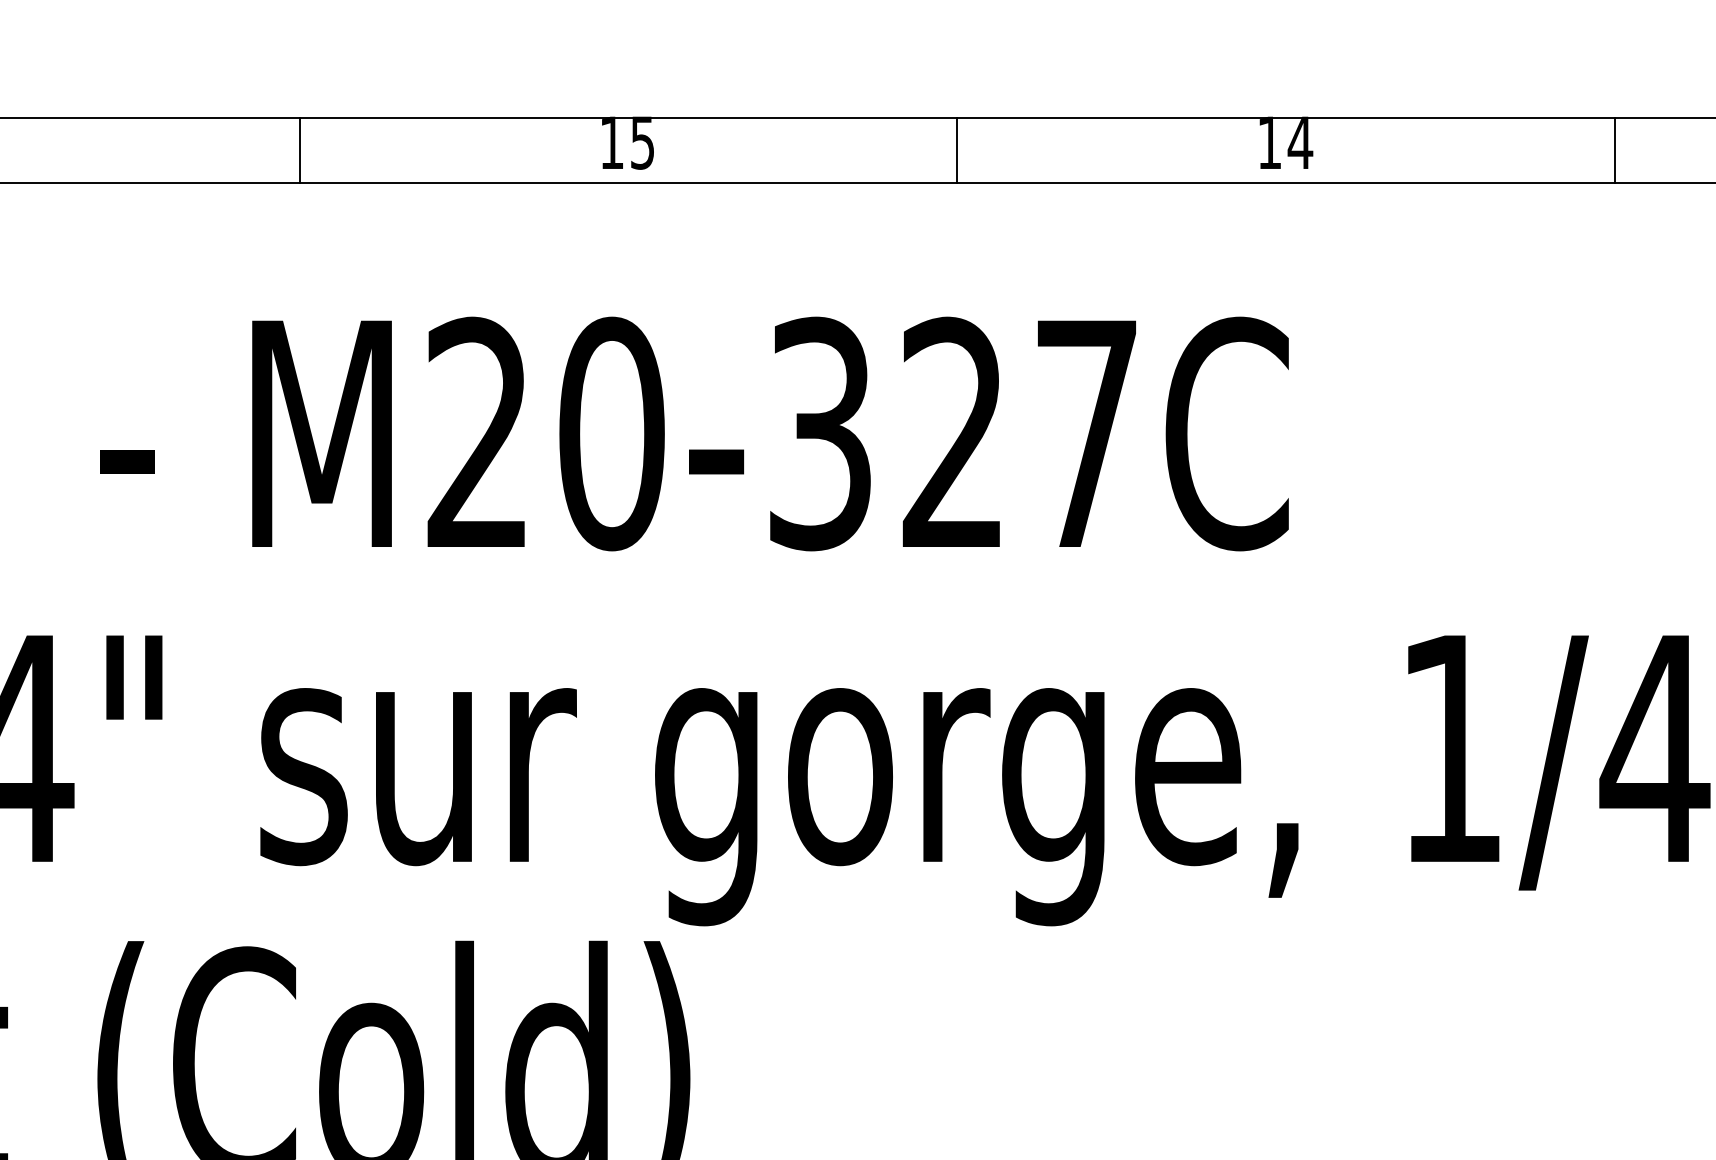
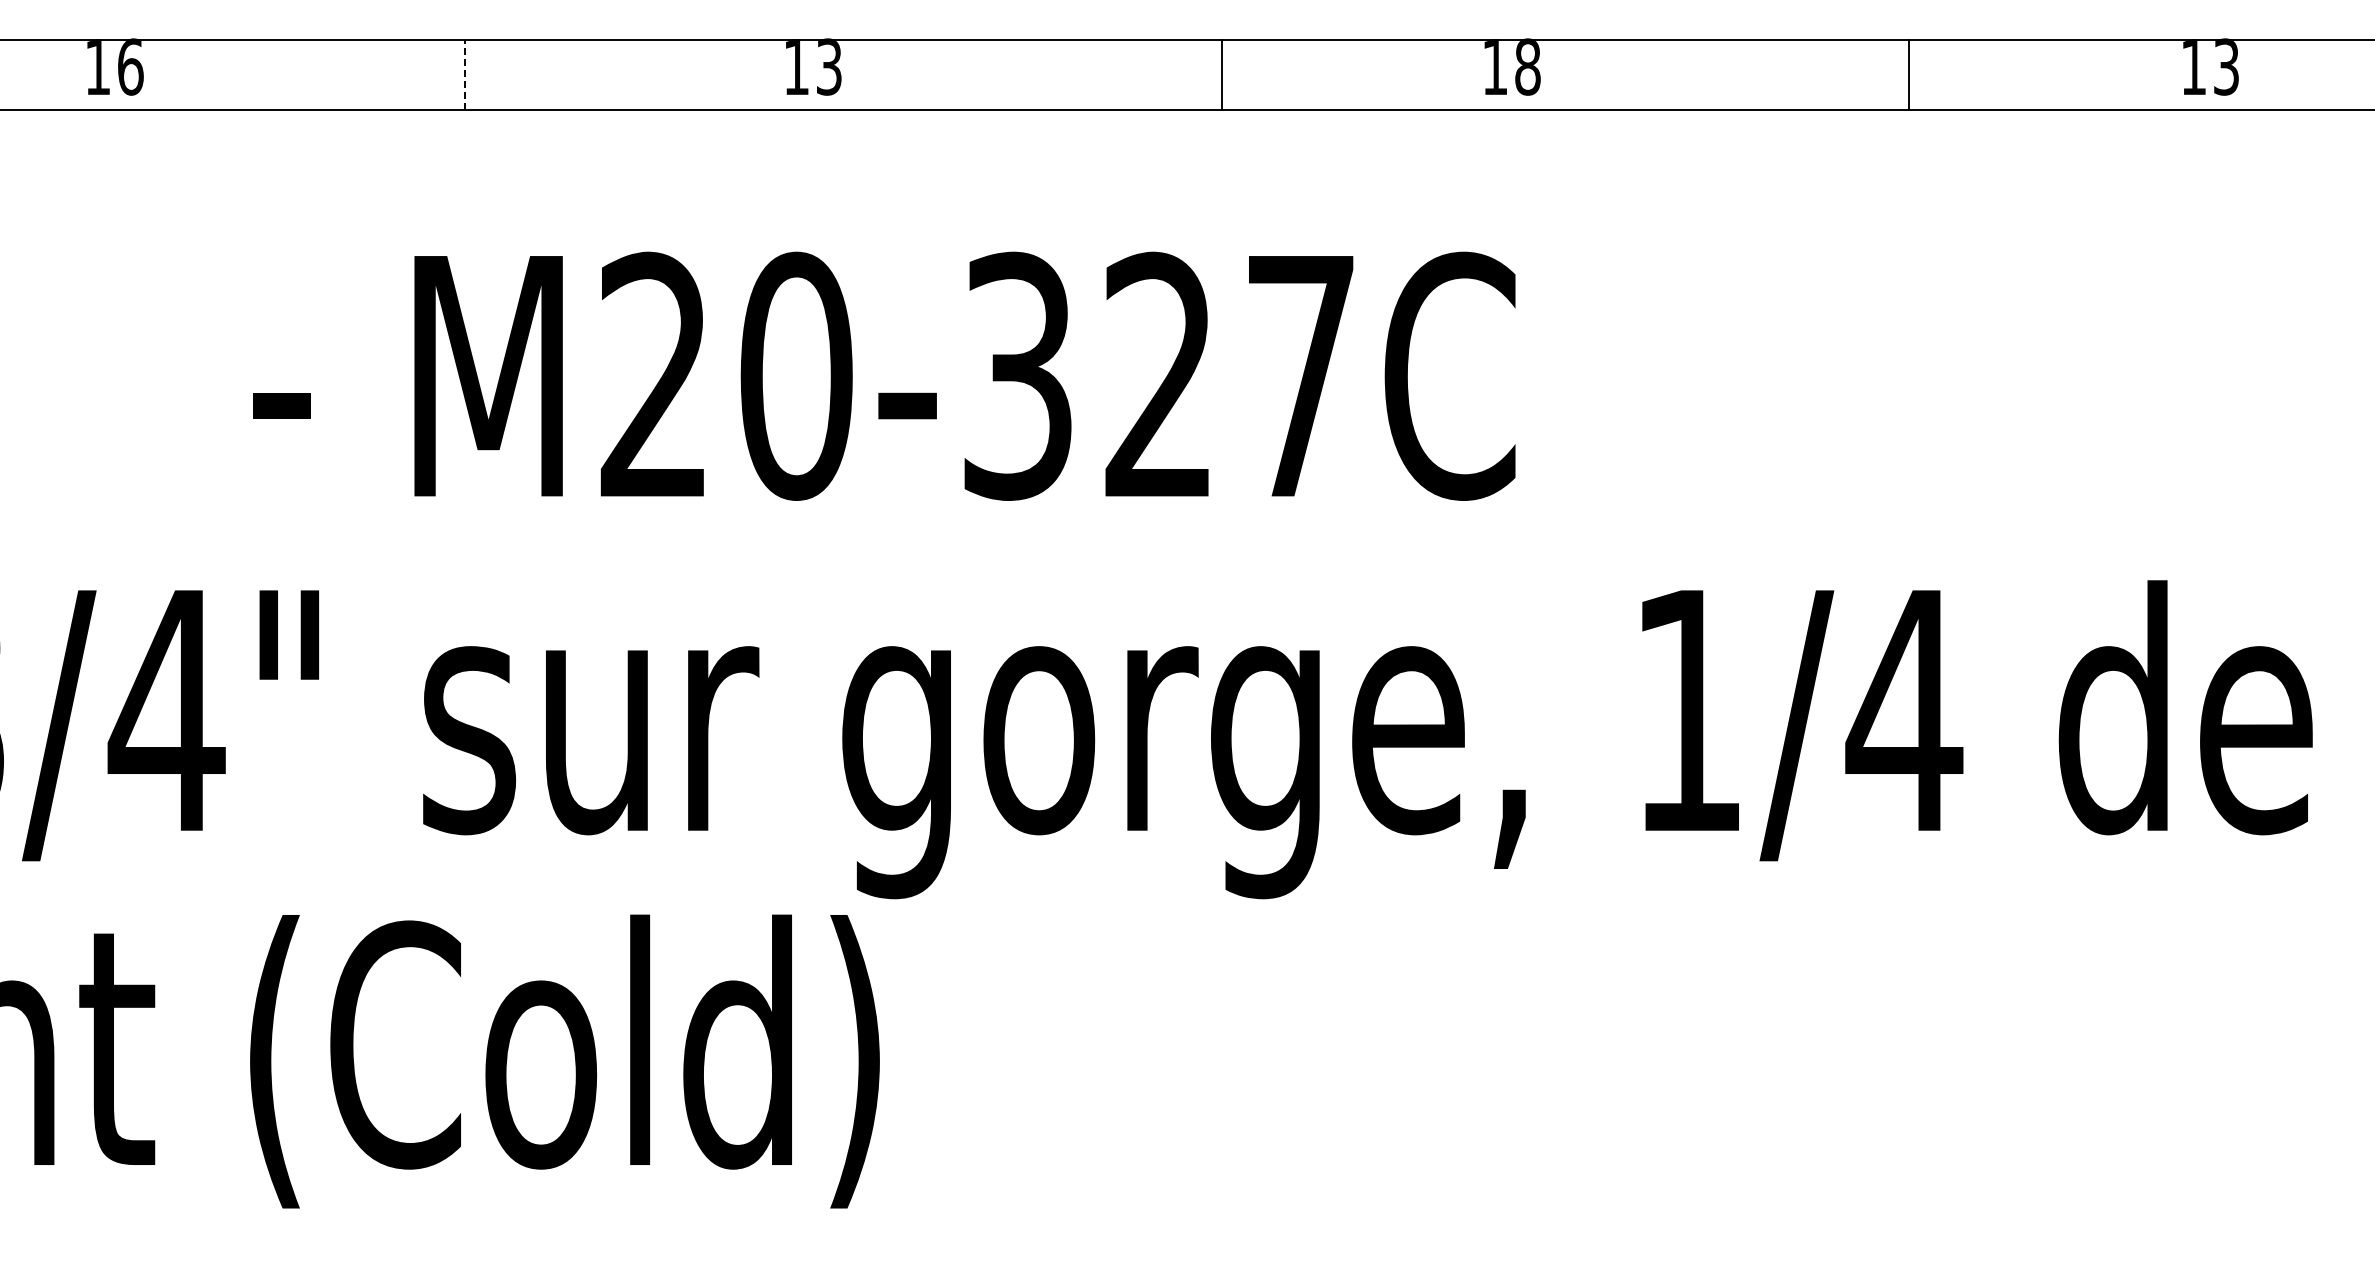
text: (642, 142) -> (829, 66), 15 -> 13
text: (1300, 142) -> (1527, 66), 14 -> 18
line: (299, 150) -> (464, 75), solid -> dashed
line: (957, 150) -> (1221, 75), moved
line: (1615, 150) -> (1909, 75), moved

